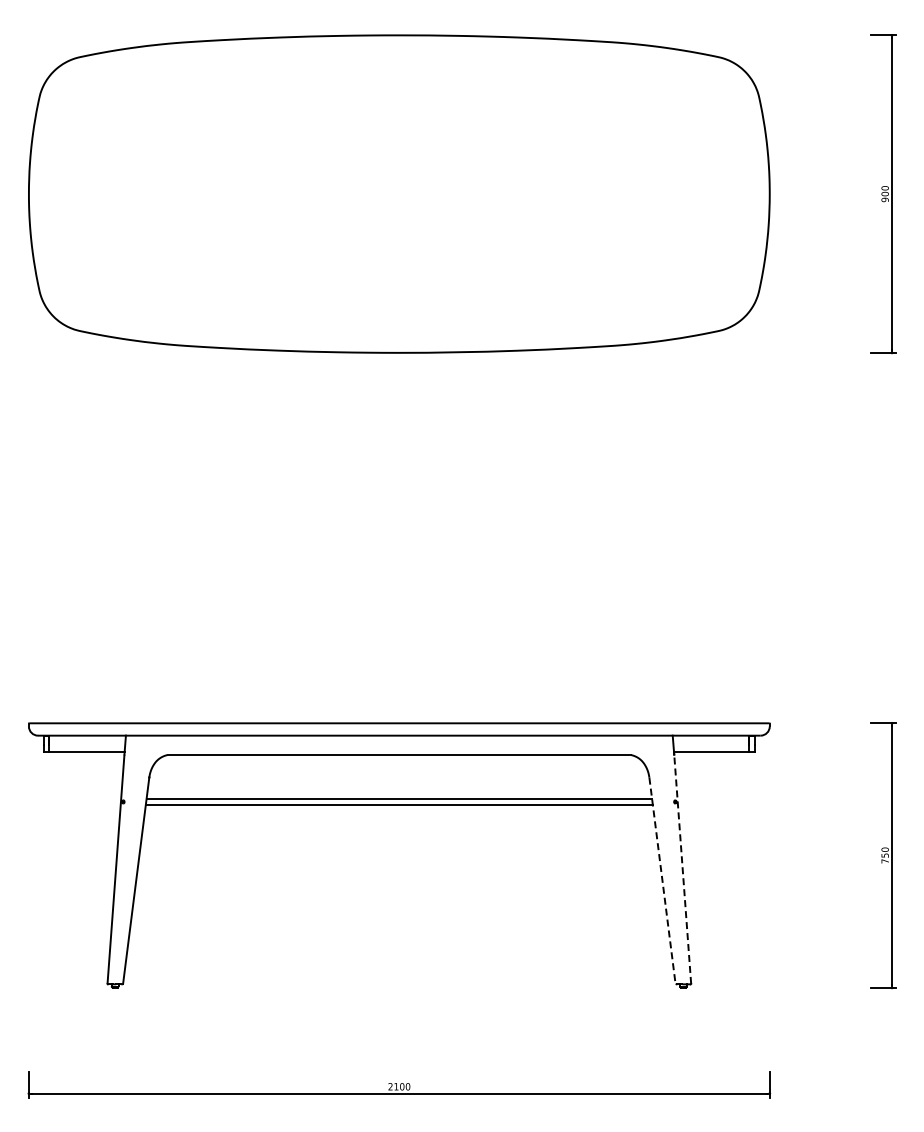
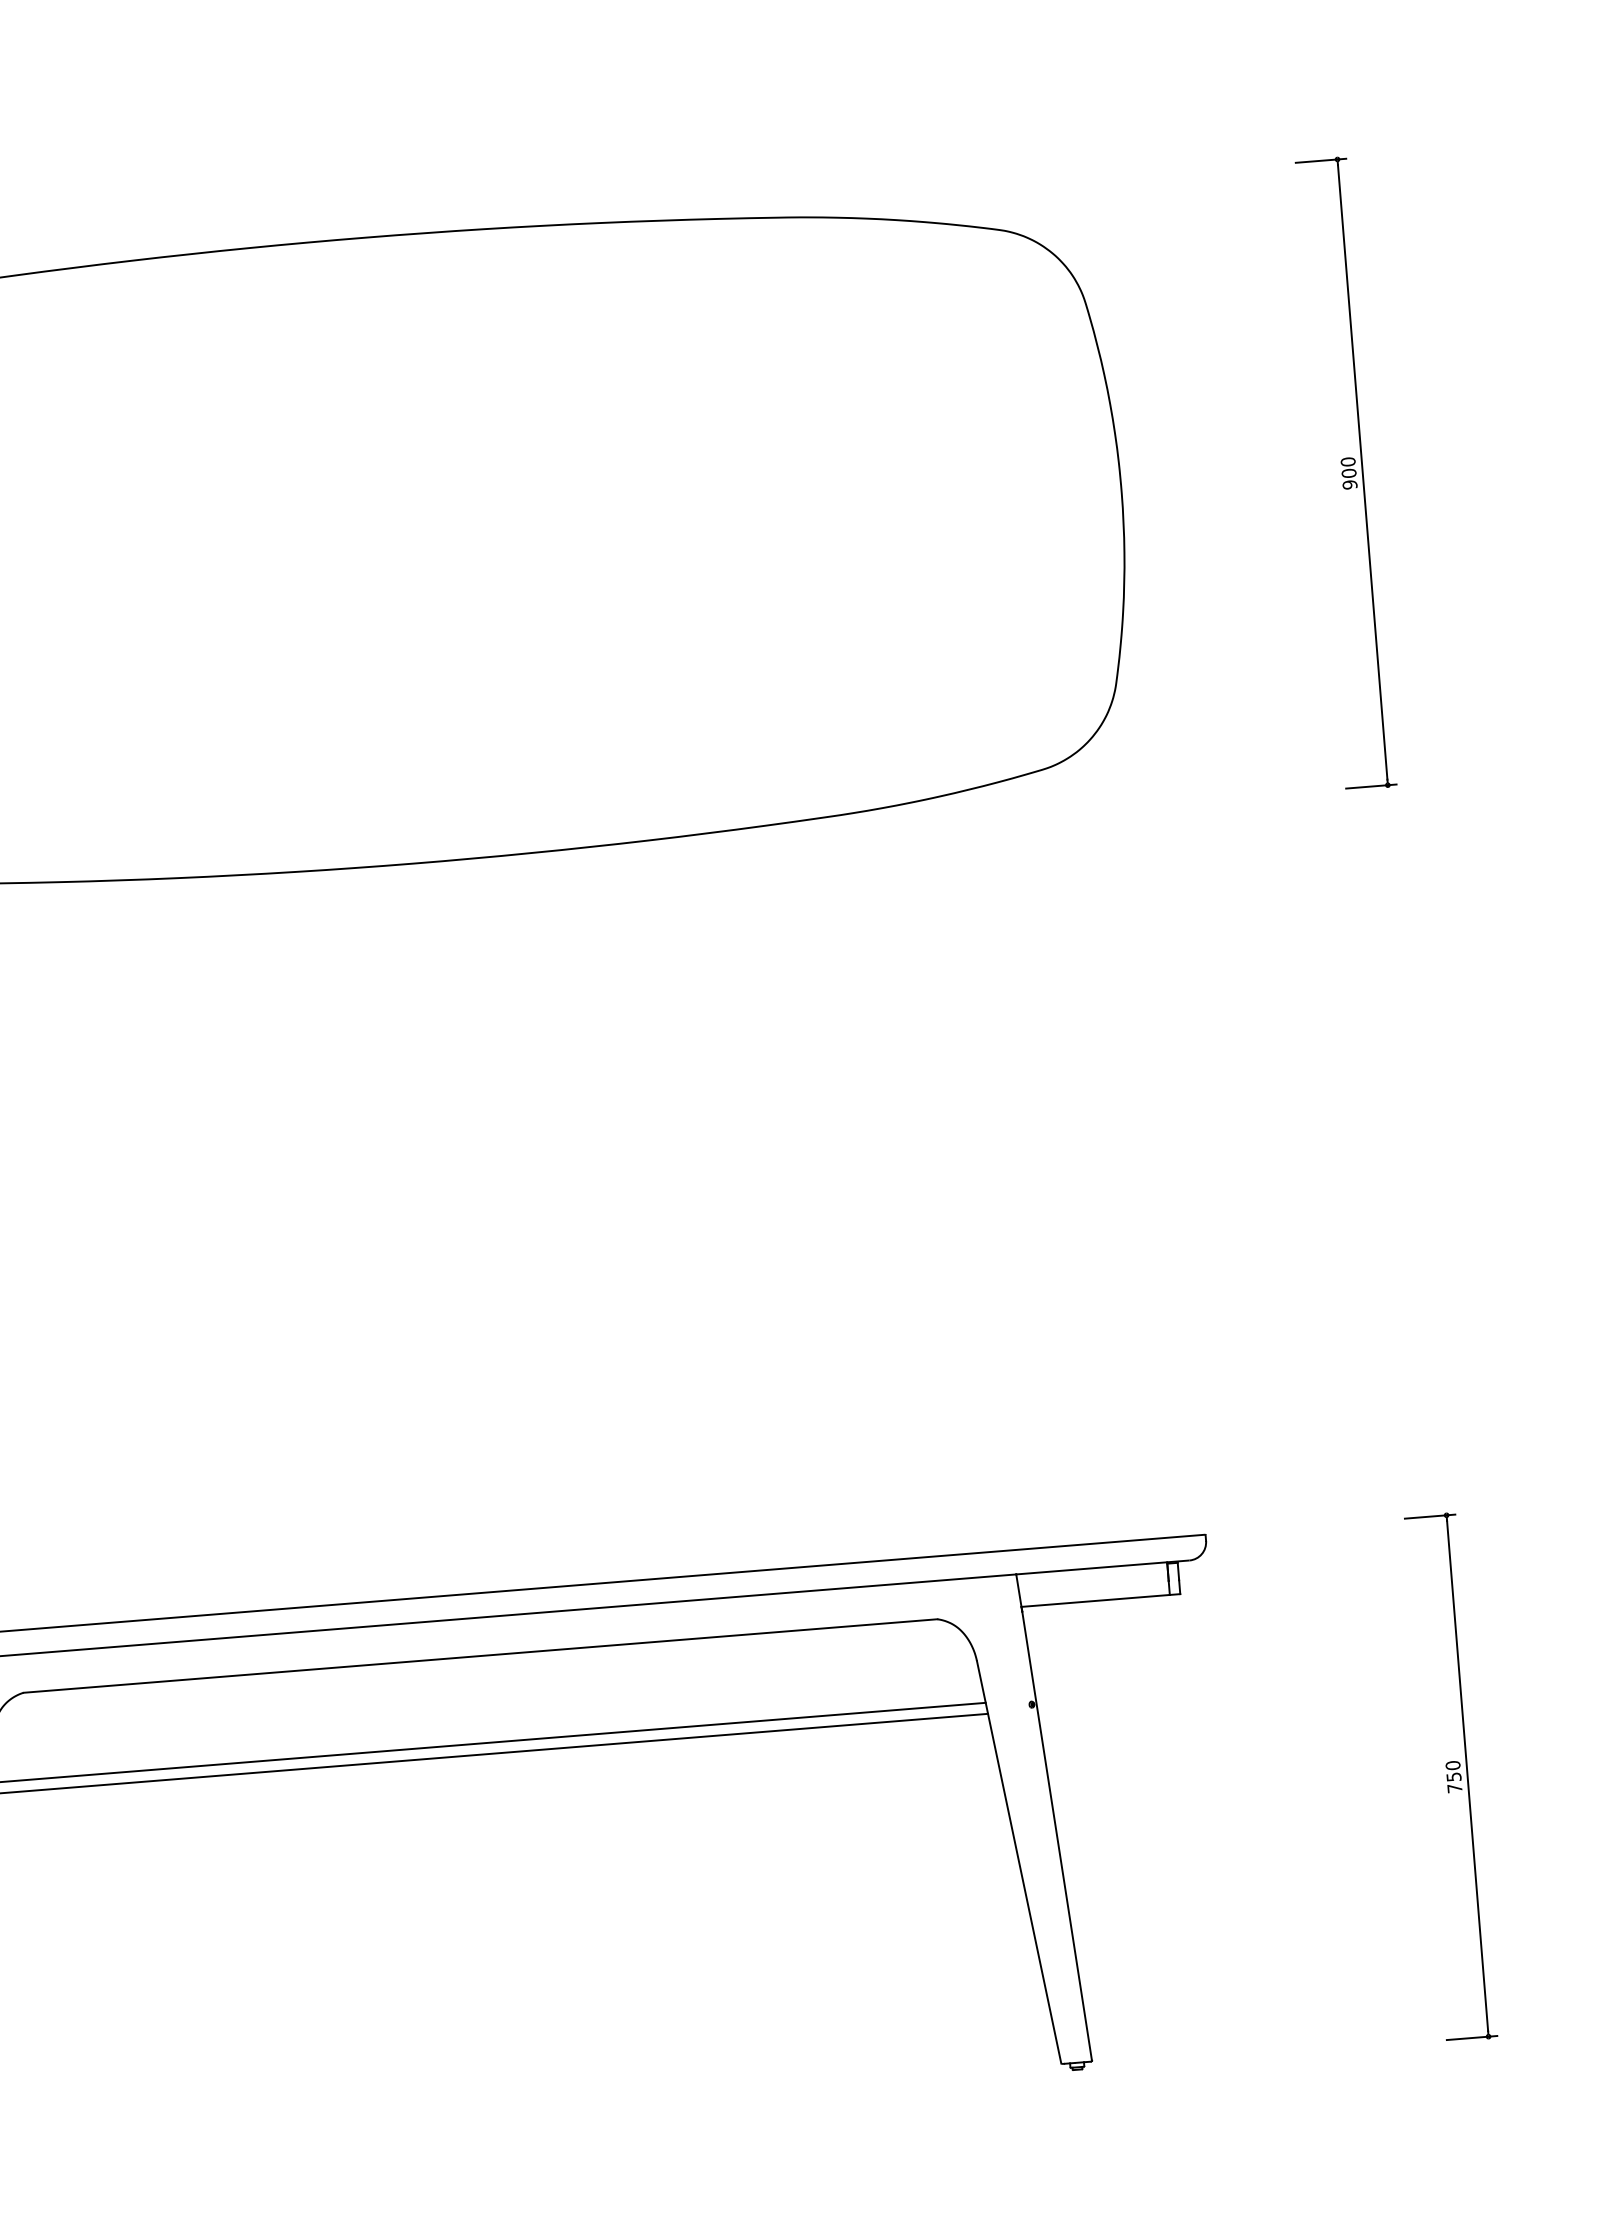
line: (682, 869) -> (1056, 1836), dashed -> solid
line: (662, 880) -> (1019, 1861), dashed -> solid

